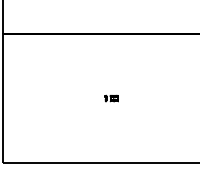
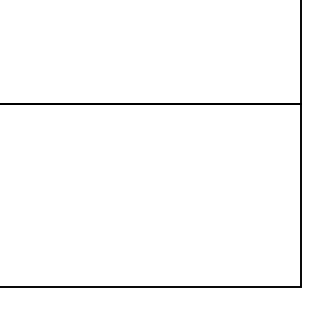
part: (111, 98) -> (149, 195), removed

